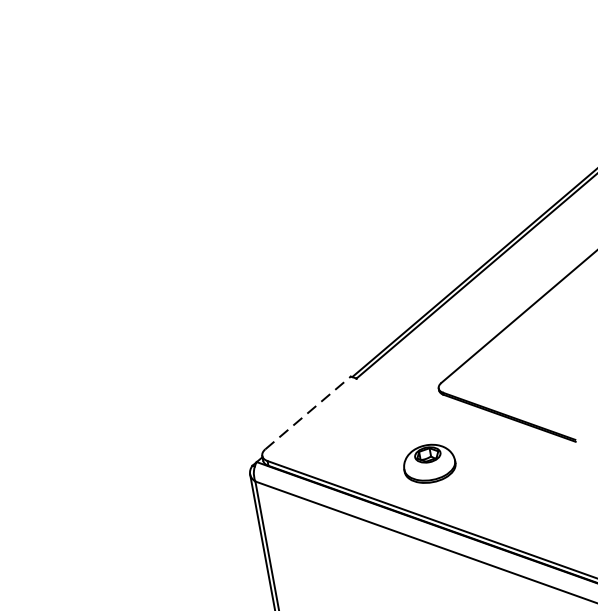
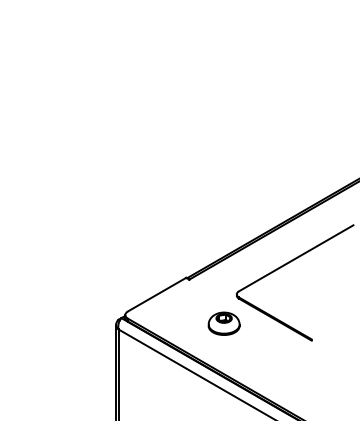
line: (308, 412) -> (157, 294), dashed -> solid
part: (428, 463) -> (223, 323), moved

